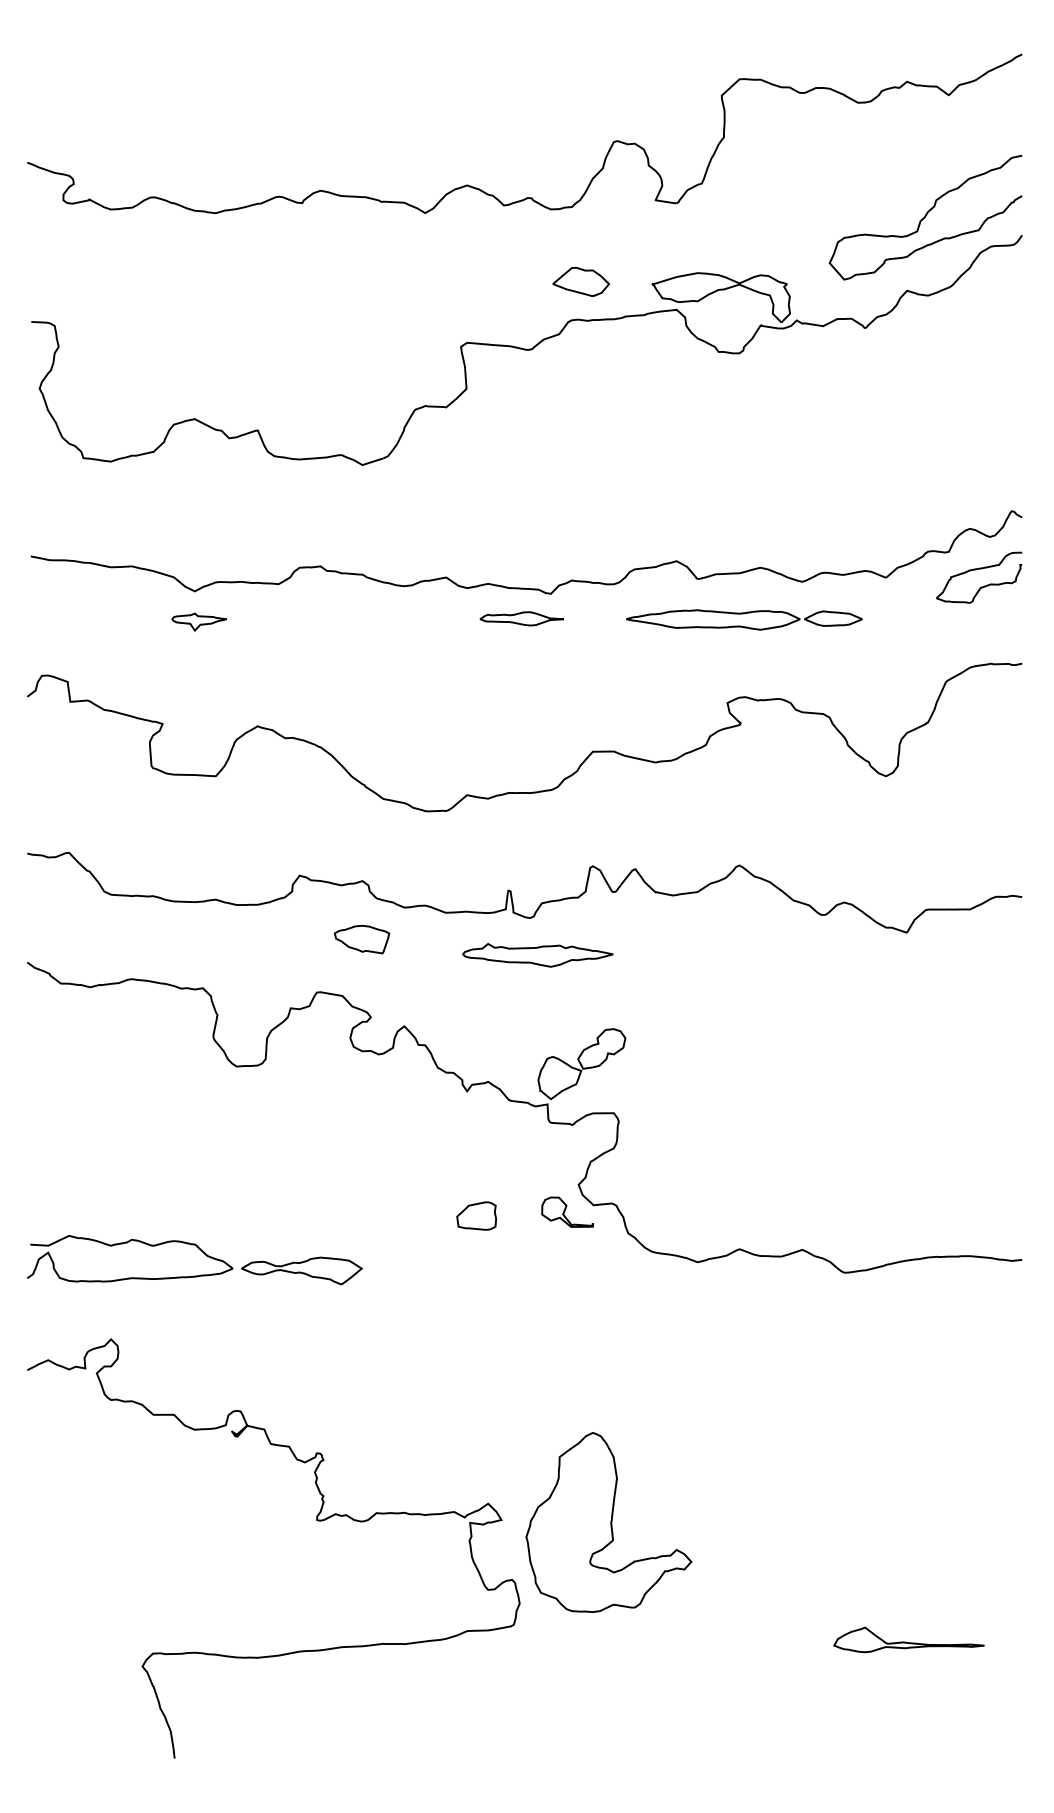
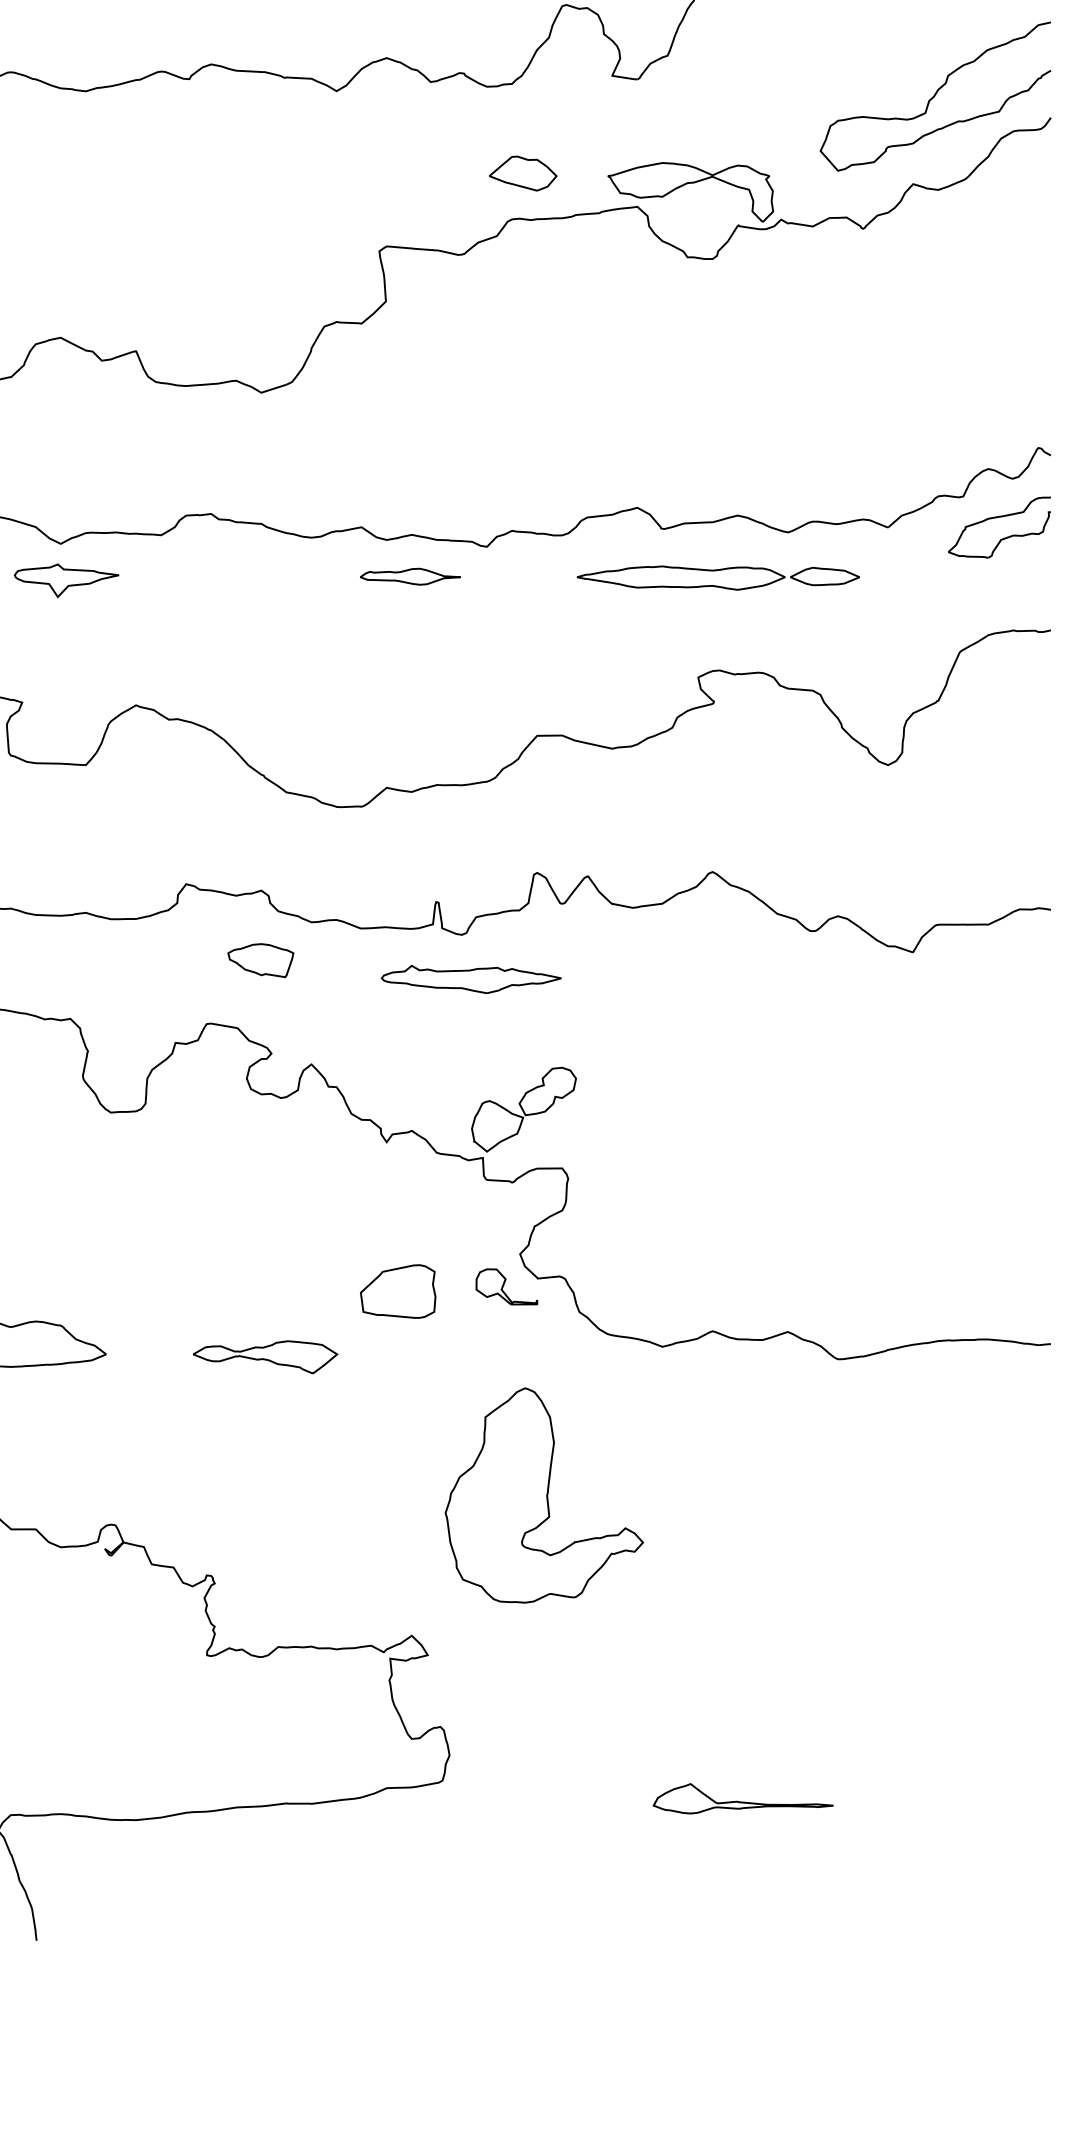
part: (521, 618) -> (409, 576), moved
part: (198, 621) -> (65, 579), size x1.6
part: (476, 1215) -> (397, 1290), size x1.6
part: (302, 1270) -> (266, 1356), moved
part: (608, 1522) -> (543, 1495), moved
part: (908, 1639) -> (742, 1798), moved

